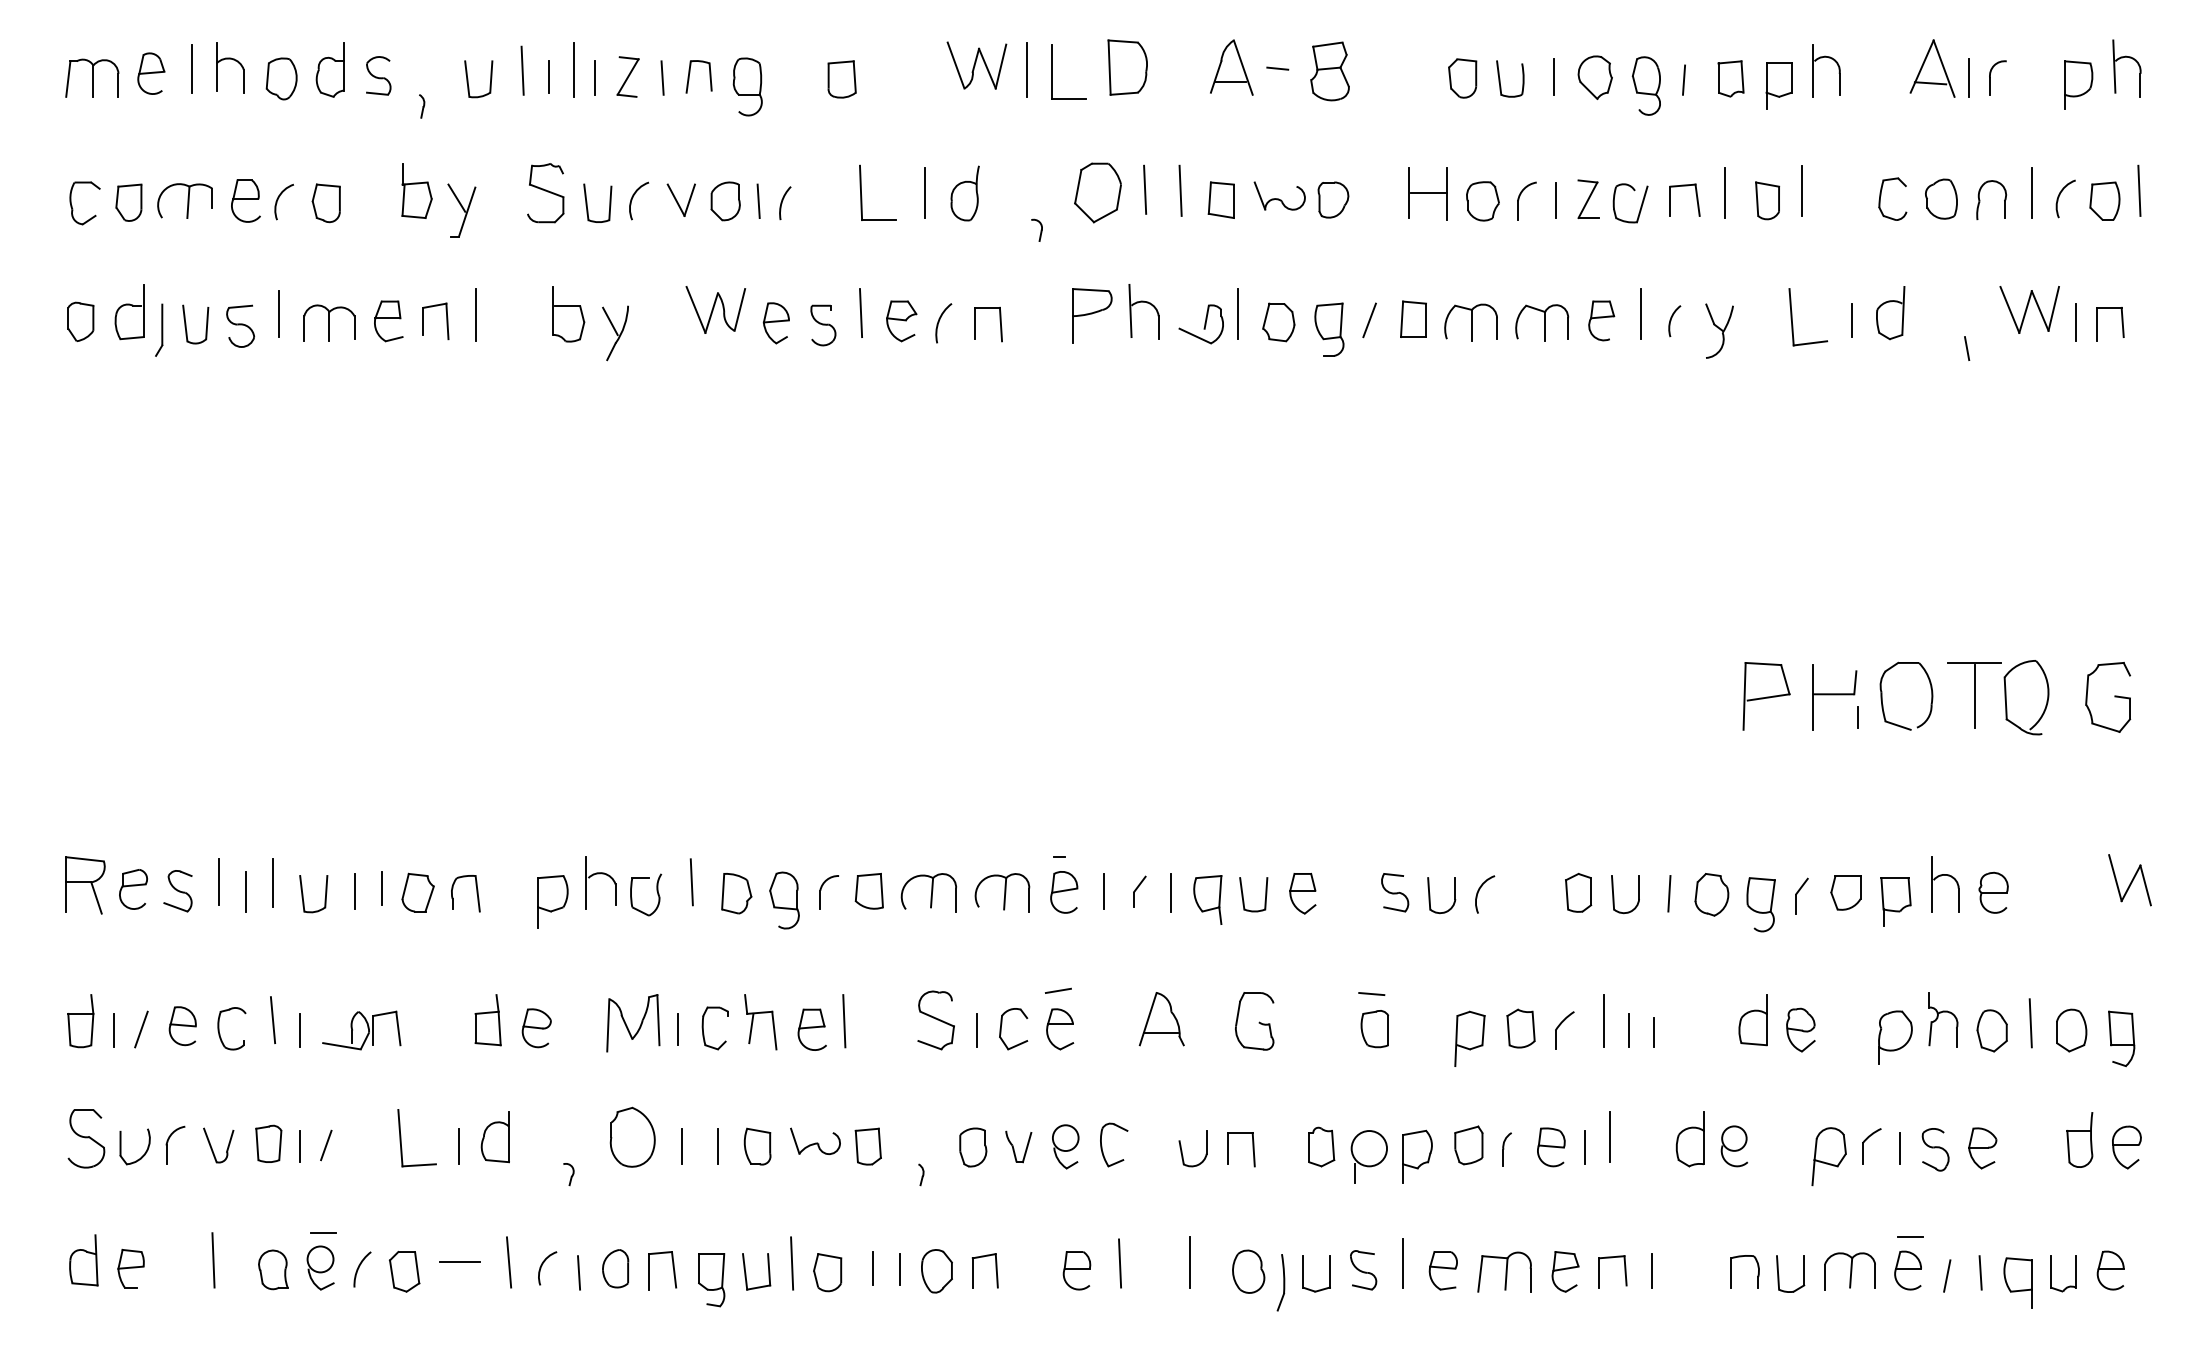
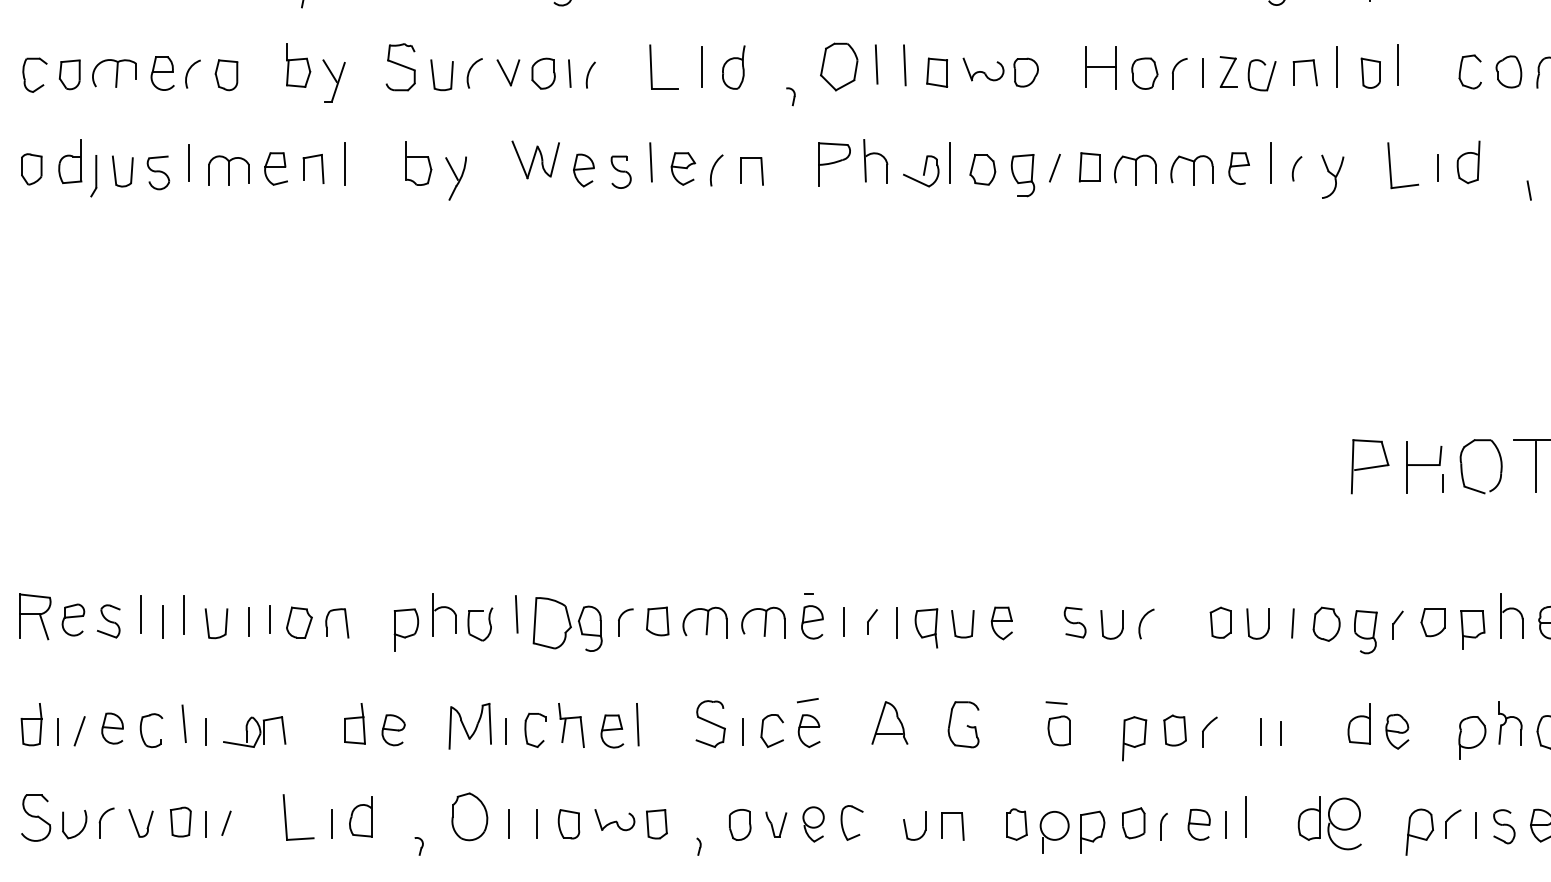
part: (736, 893) -> (552, 623), size x1.6
line: (1603, 1021) -> (1240, 724), removed
part: (1734, 1146) -> (1344, 824), size x1.6

